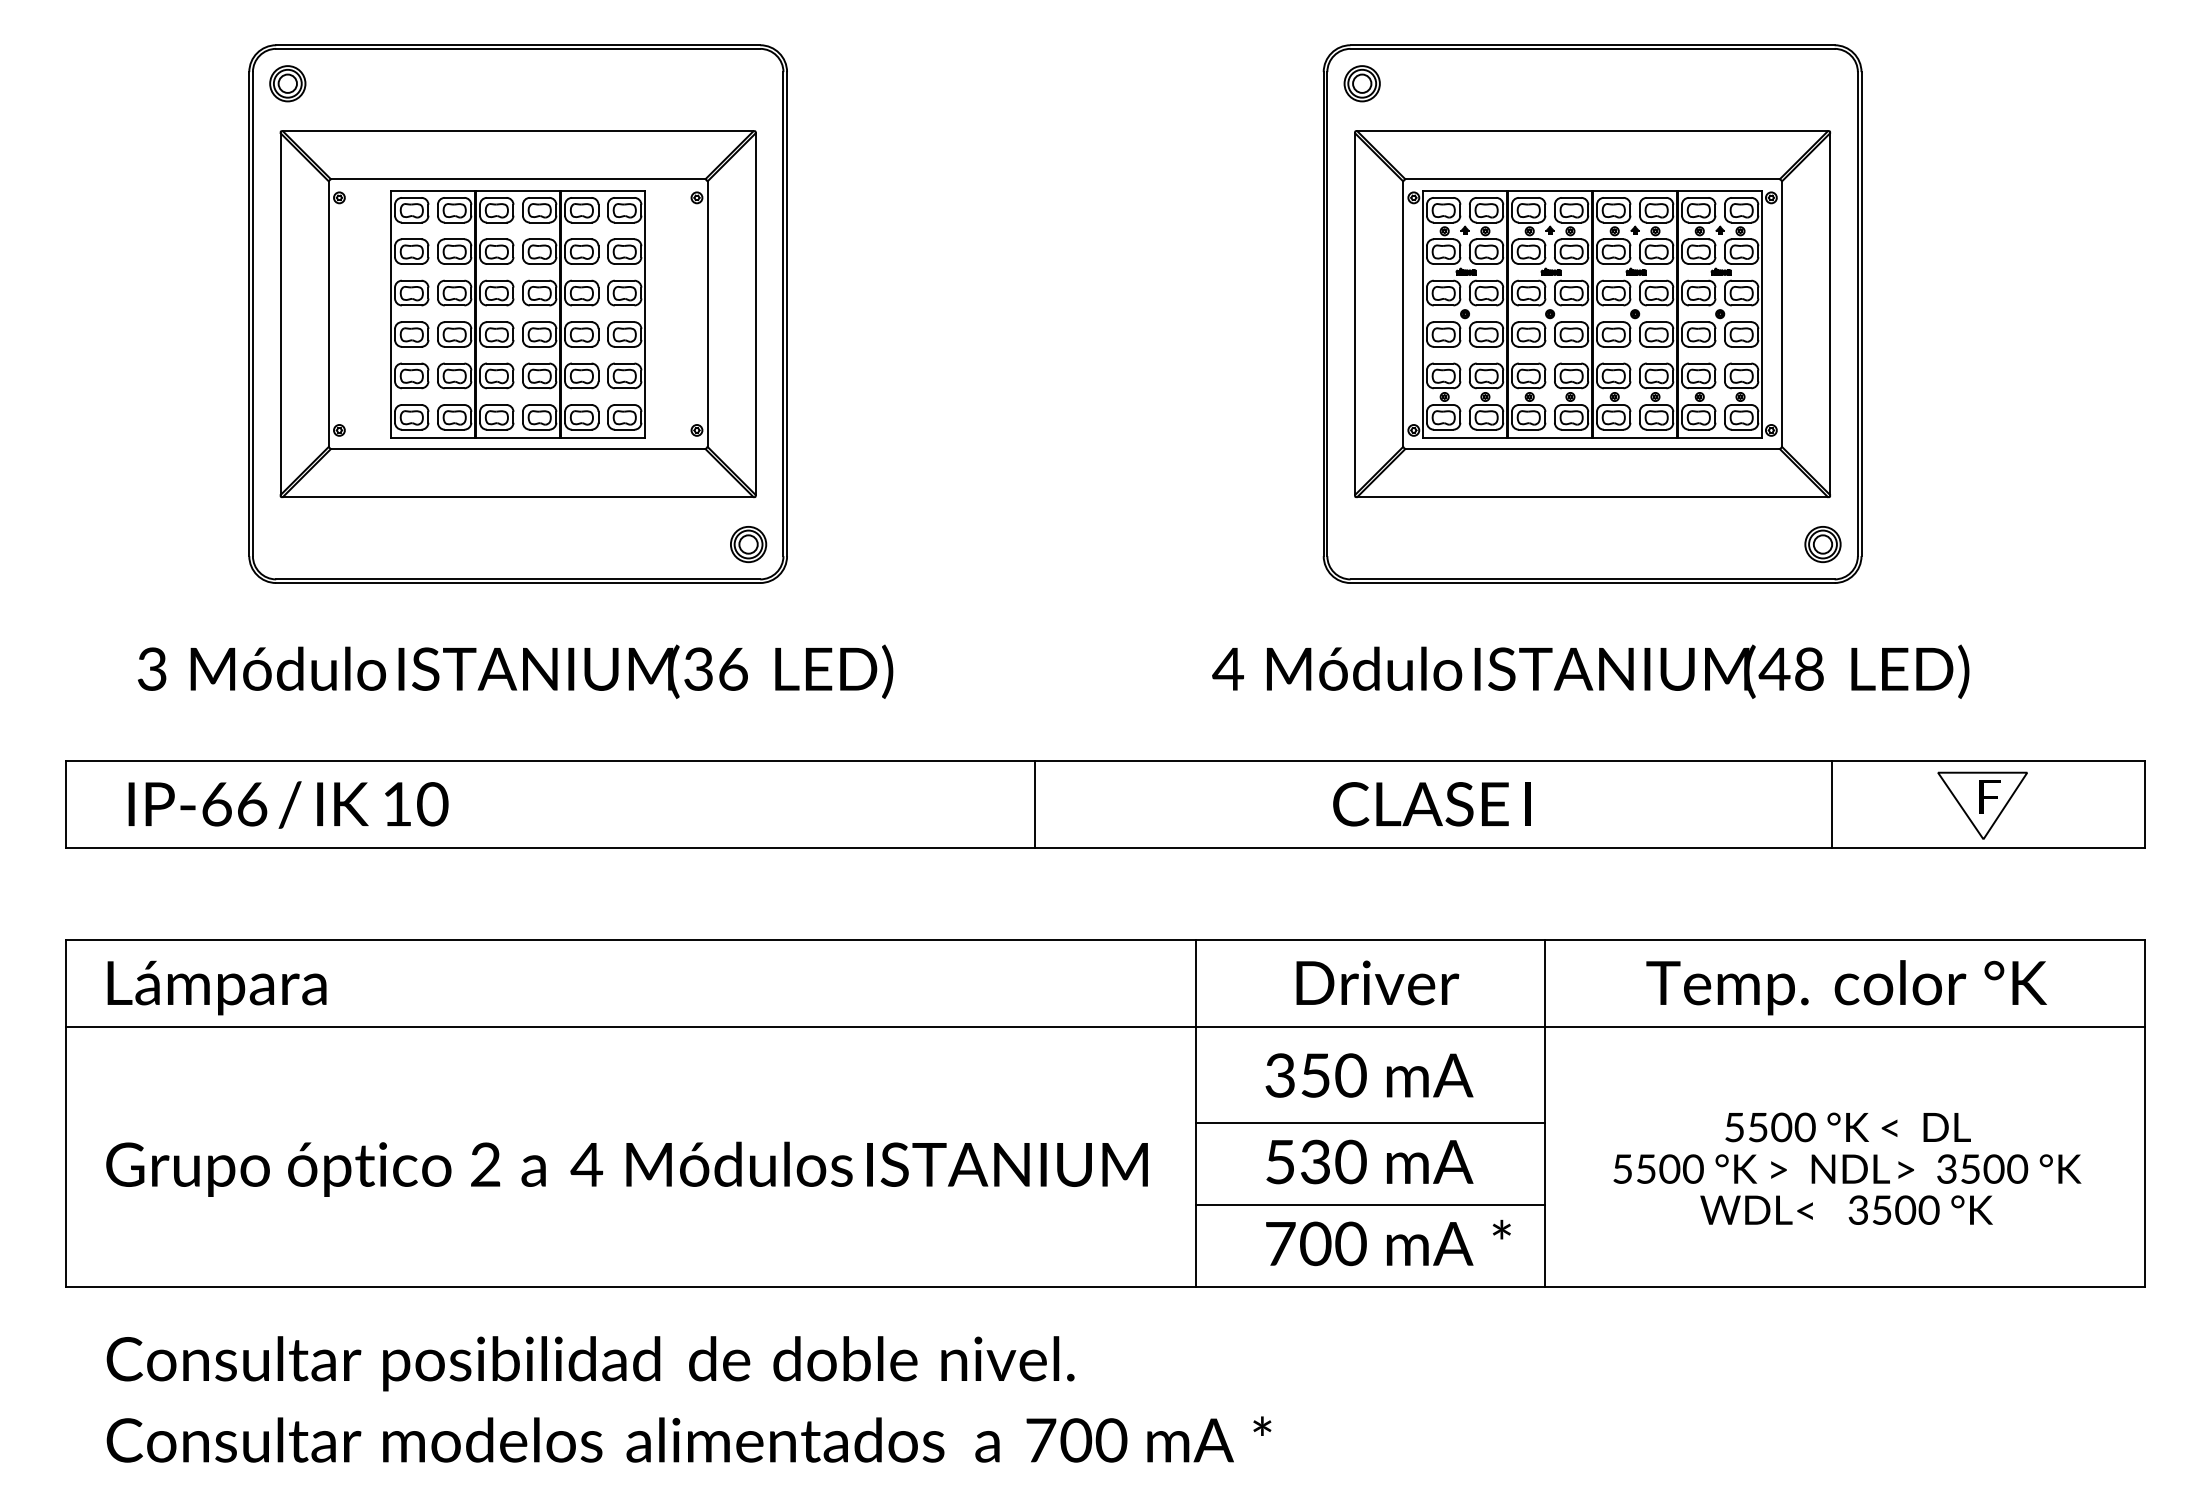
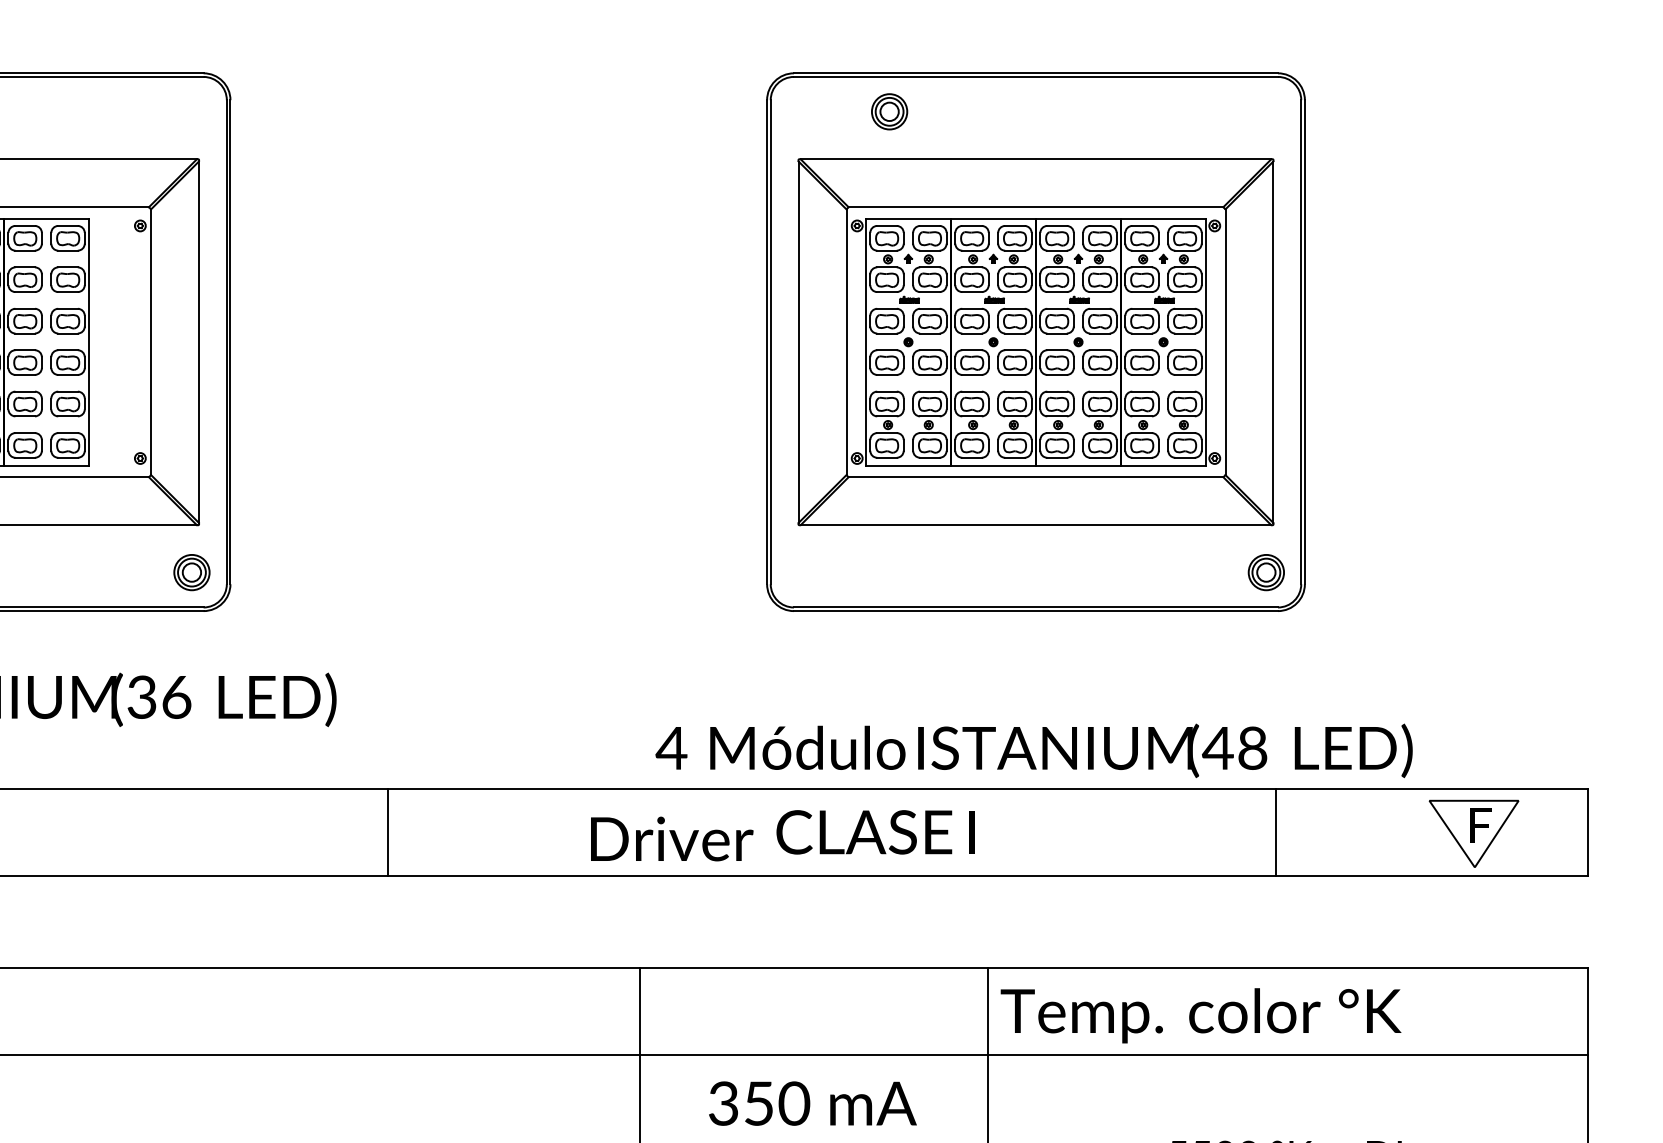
part: (1361, 83) -> (888, 111), moved
text: (1590, 671) -> (1033, 750), moved
line: (1035, 803) -> (387, 831), moved
part: (1982, 805) -> (1473, 833), moved
text: (1377, 982) -> (671, 838), moved
text: (1846, 987) -> (1200, 1015), moved

